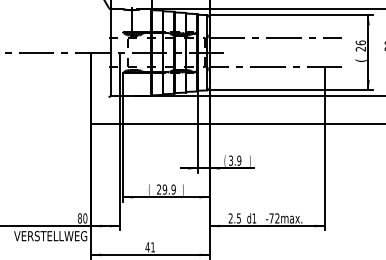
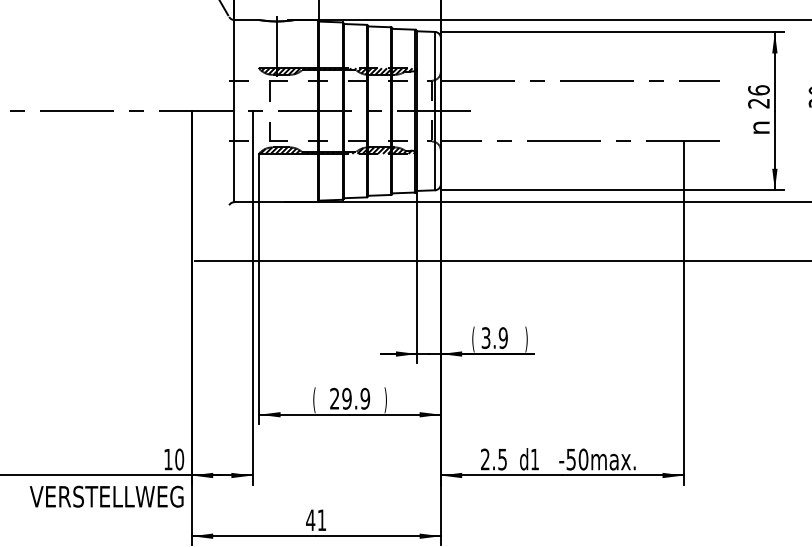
text: (360, 60) -> (758, 127), ( -> n
text: (79, 218) -> (167, 459), 80 -> 10
text: (274, 218) -> (577, 459), -72max. -> -50max.

